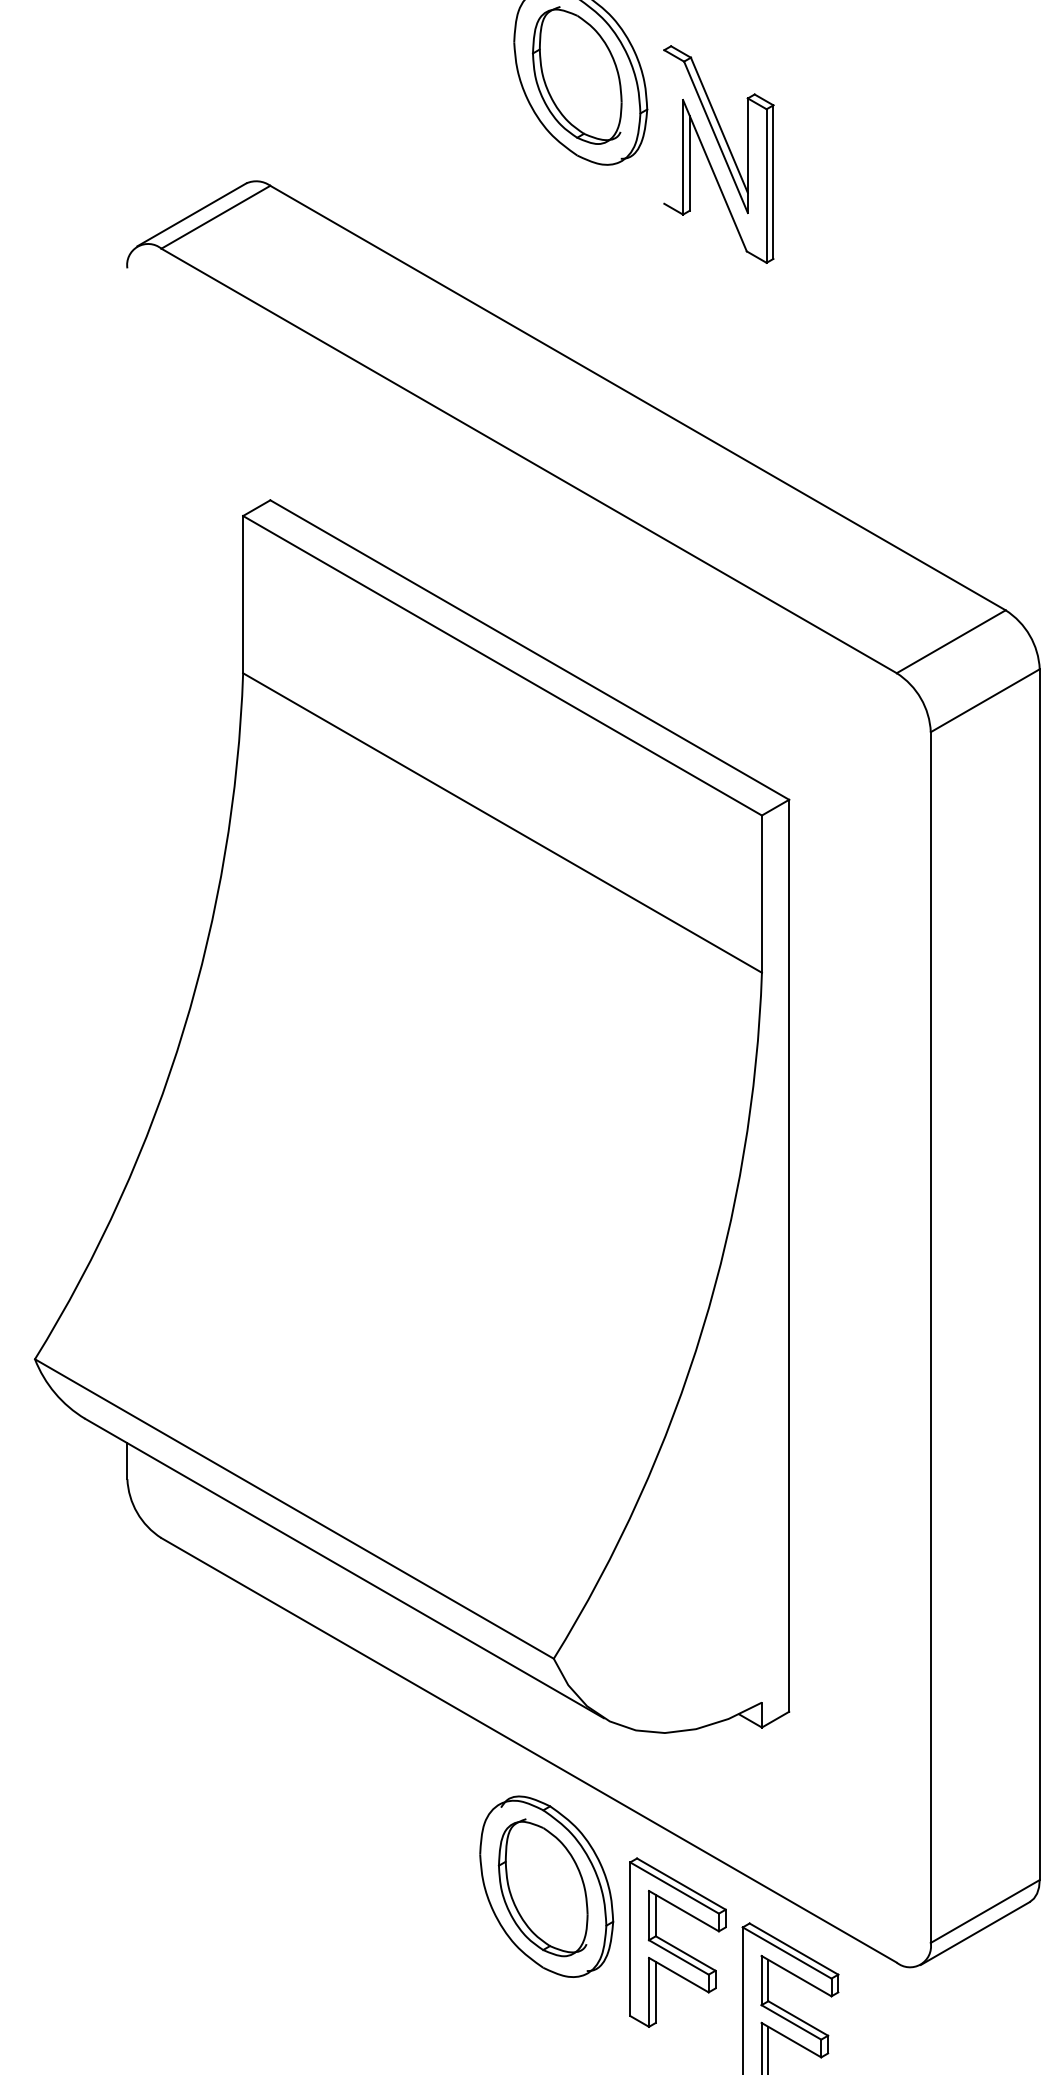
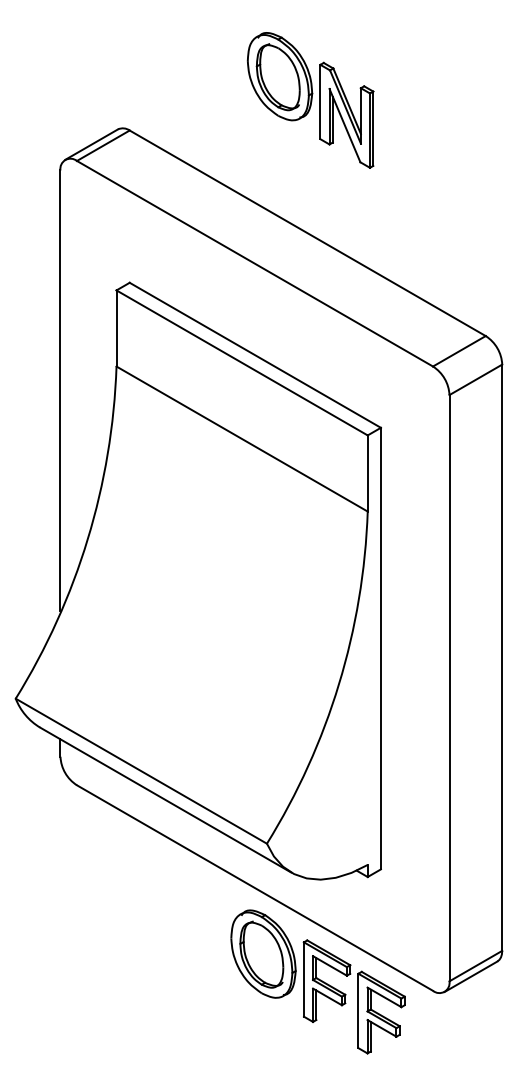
line: (664, 125) -> (320, 101), added
line: (127, 722) -> (60, 390), added

